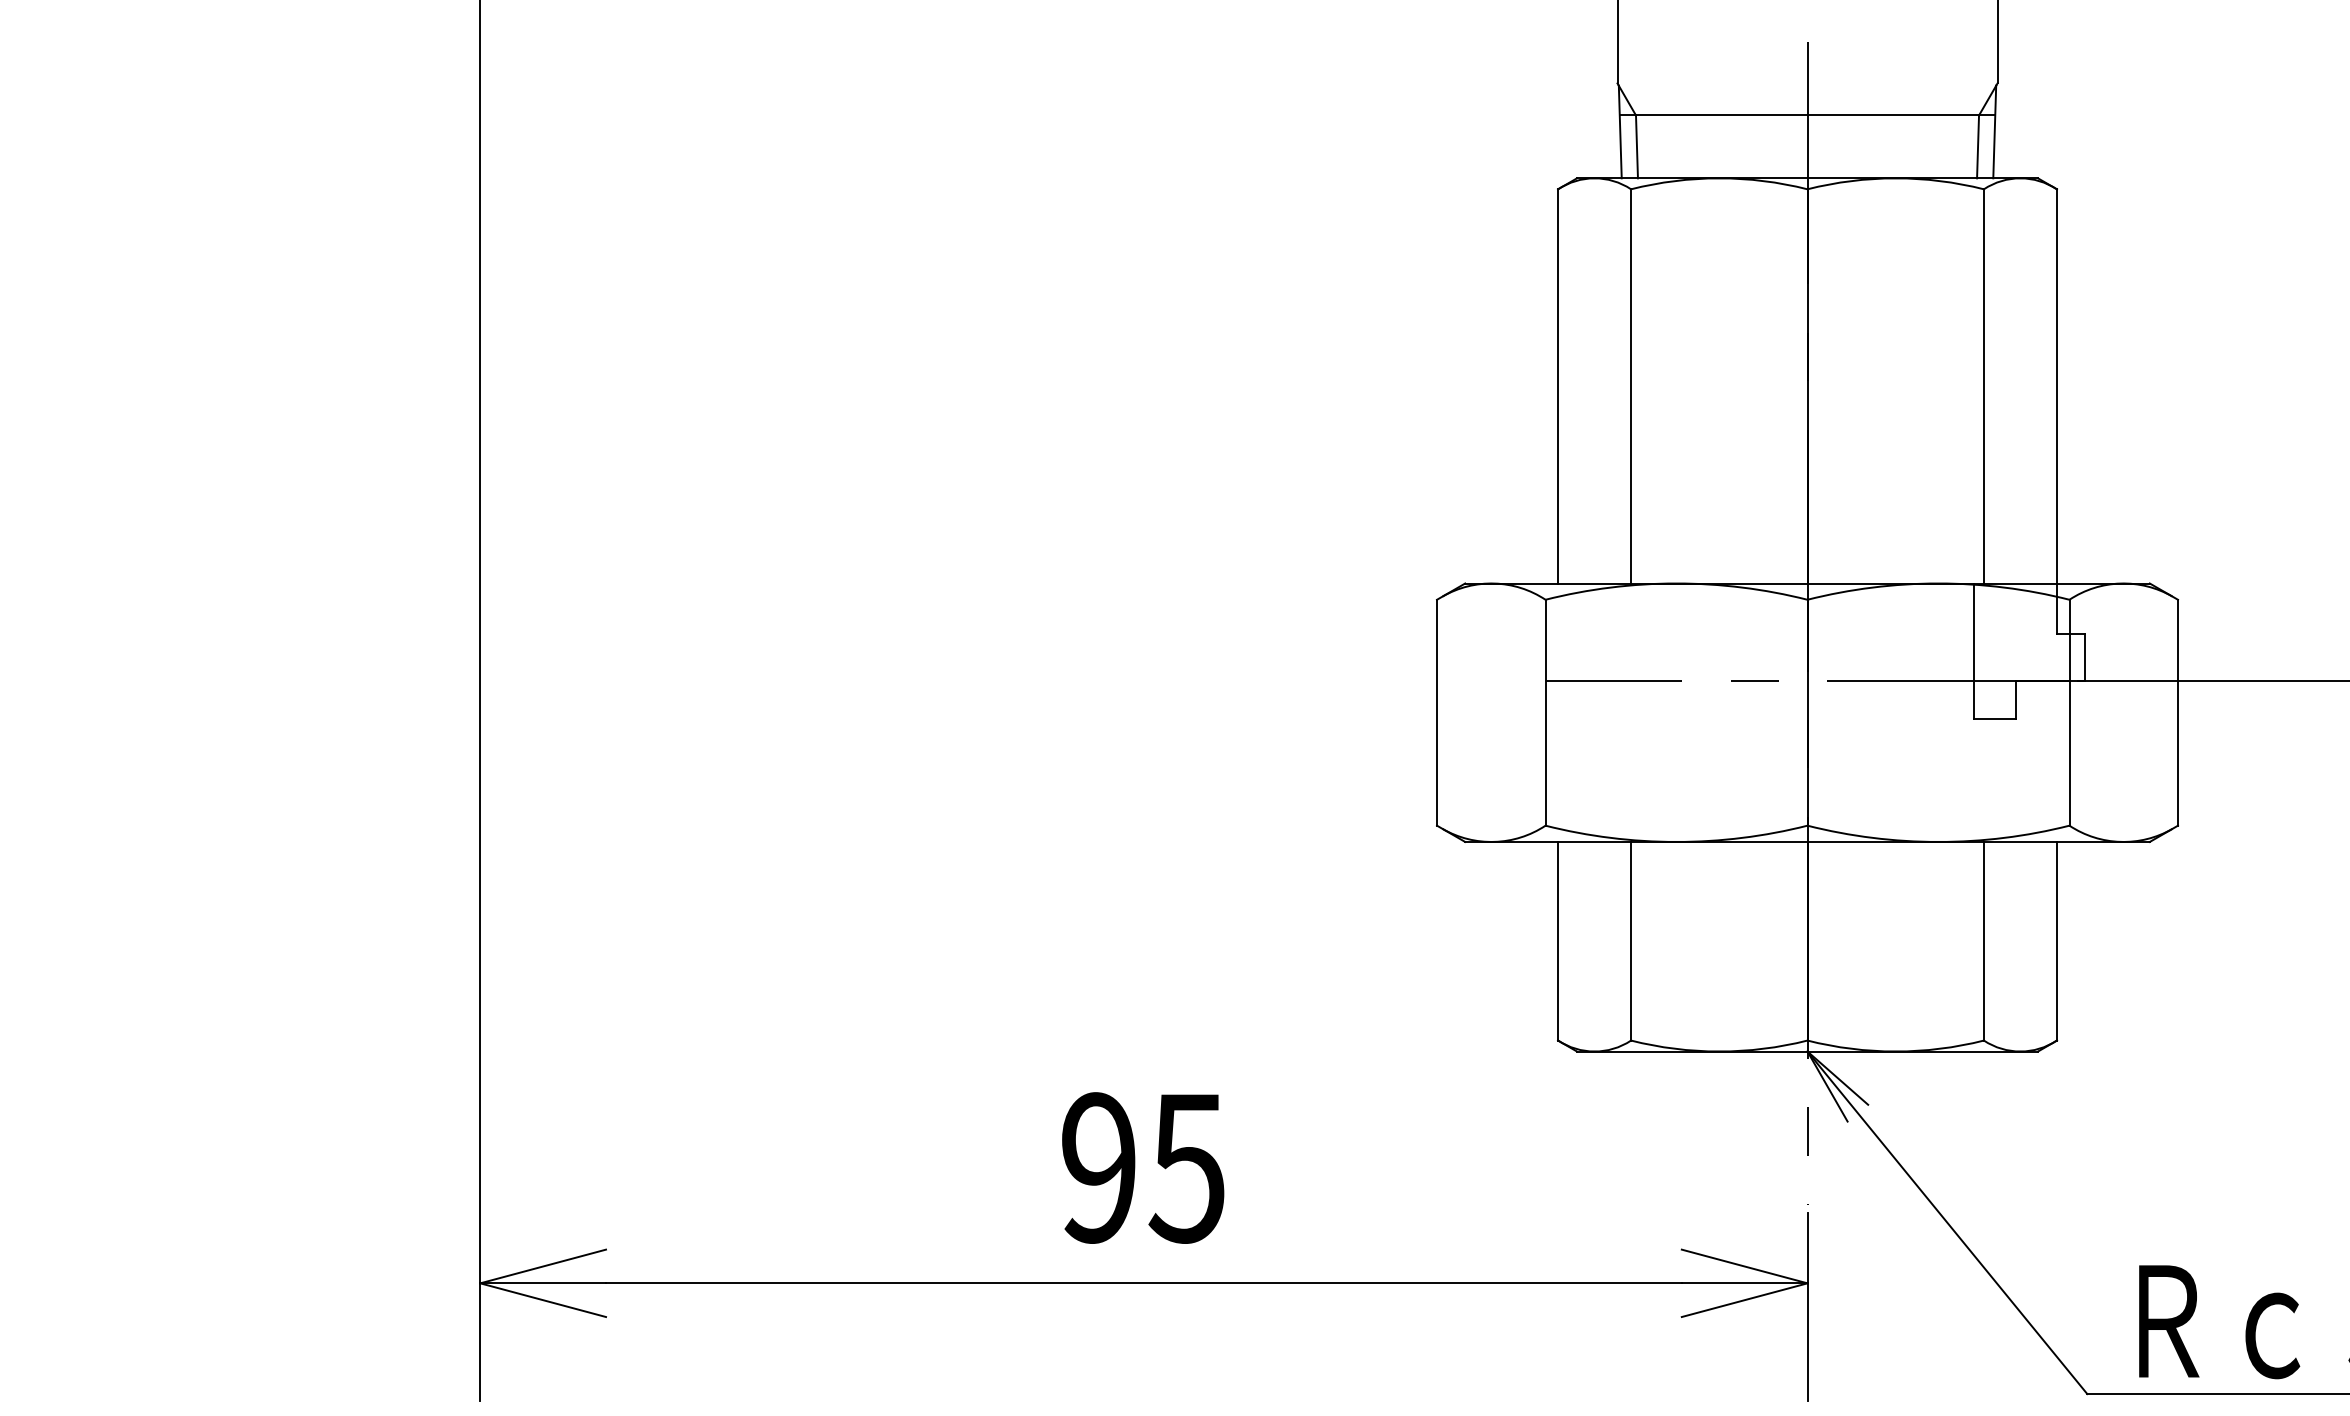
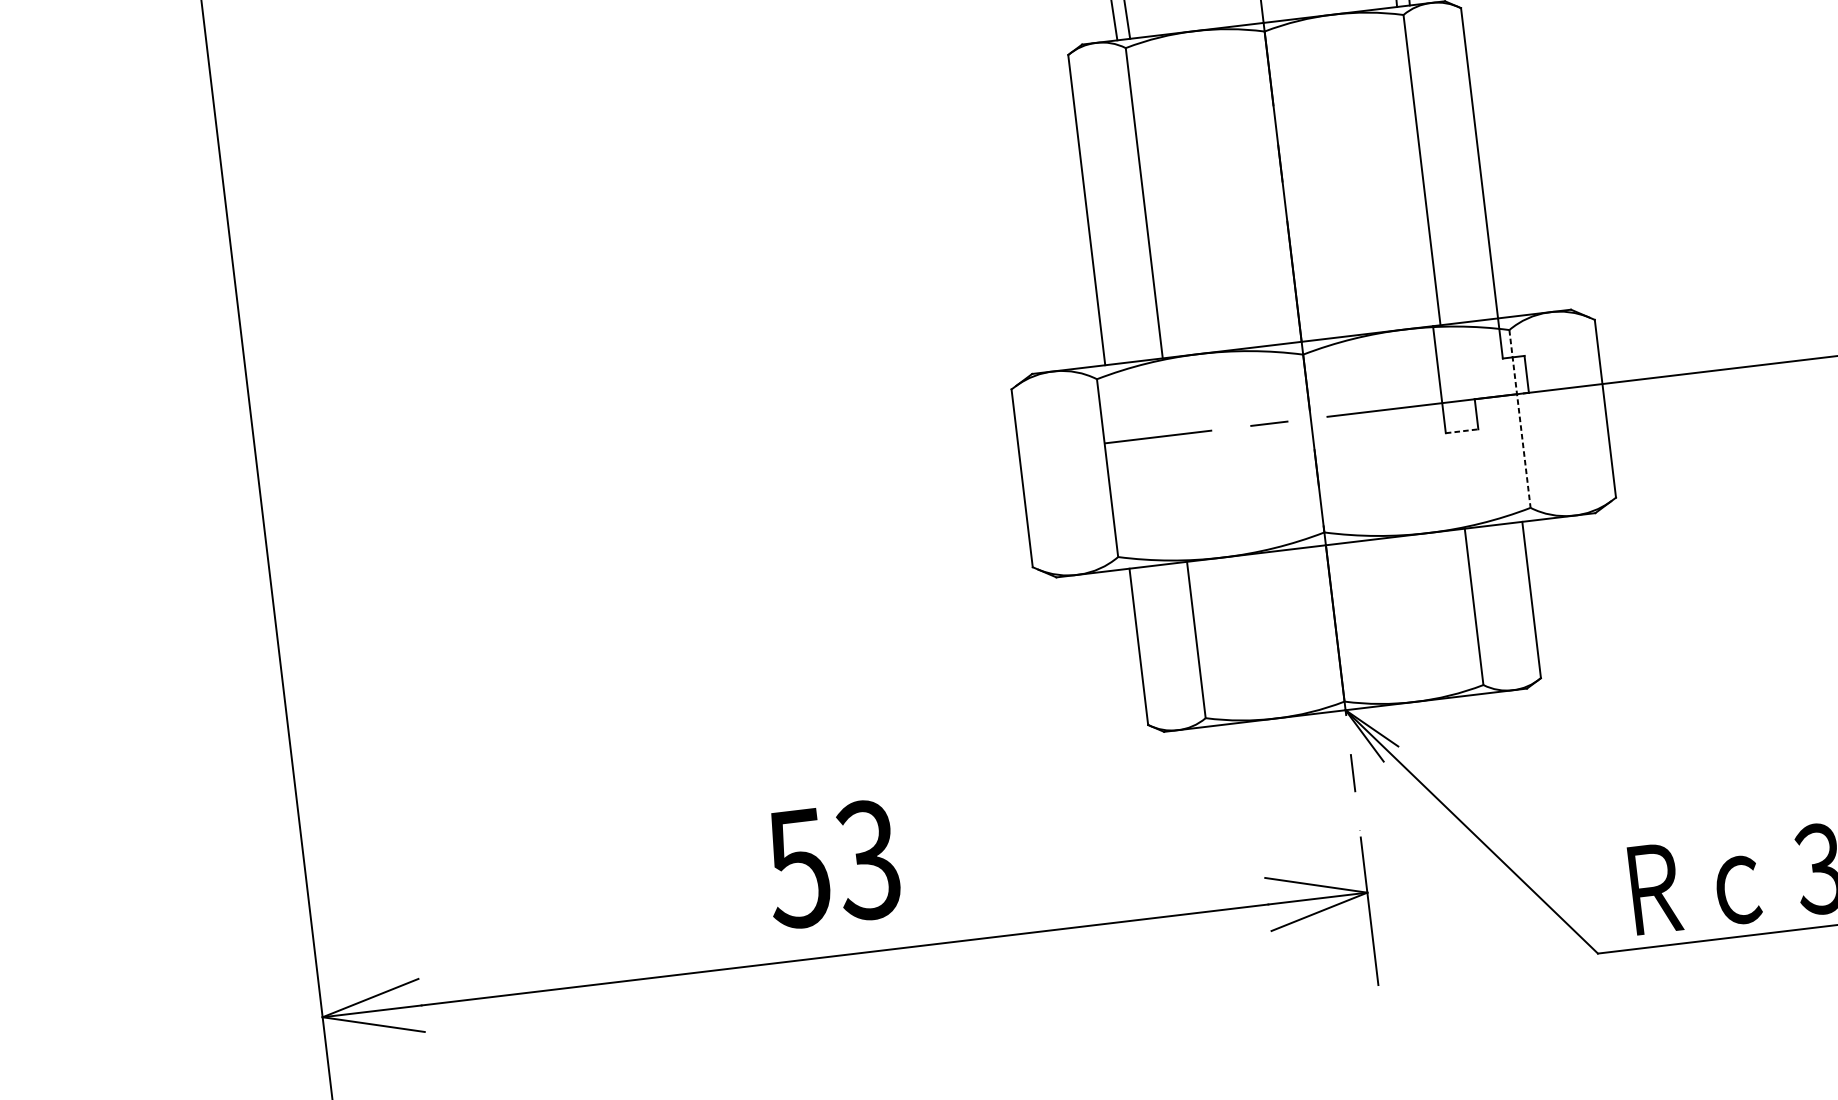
line: (2069, 712) -> (1519, 418), solid -> dashed
line: (1995, 719) -> (1462, 431), solid -> dashed
text: (1141, 1167) -> (832, 864), 95 -> 53

